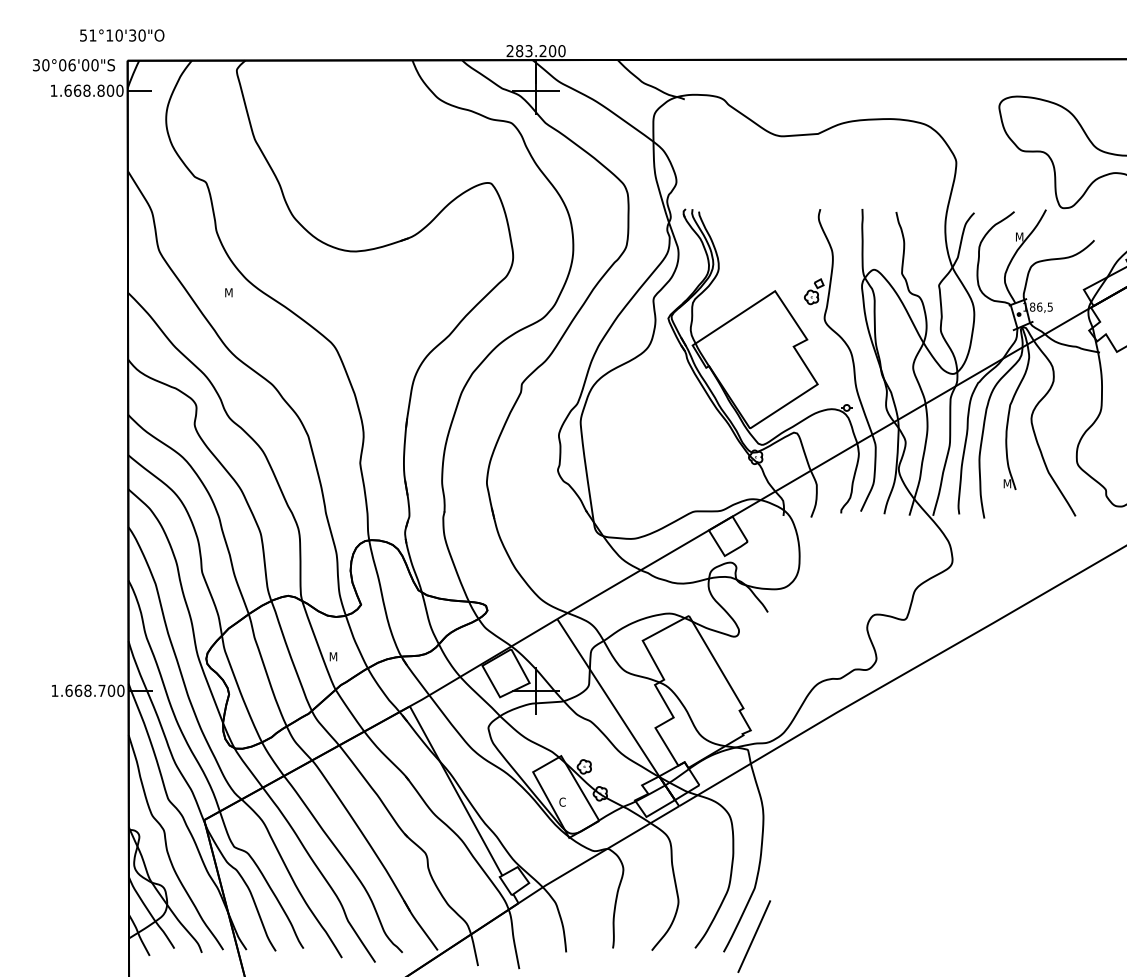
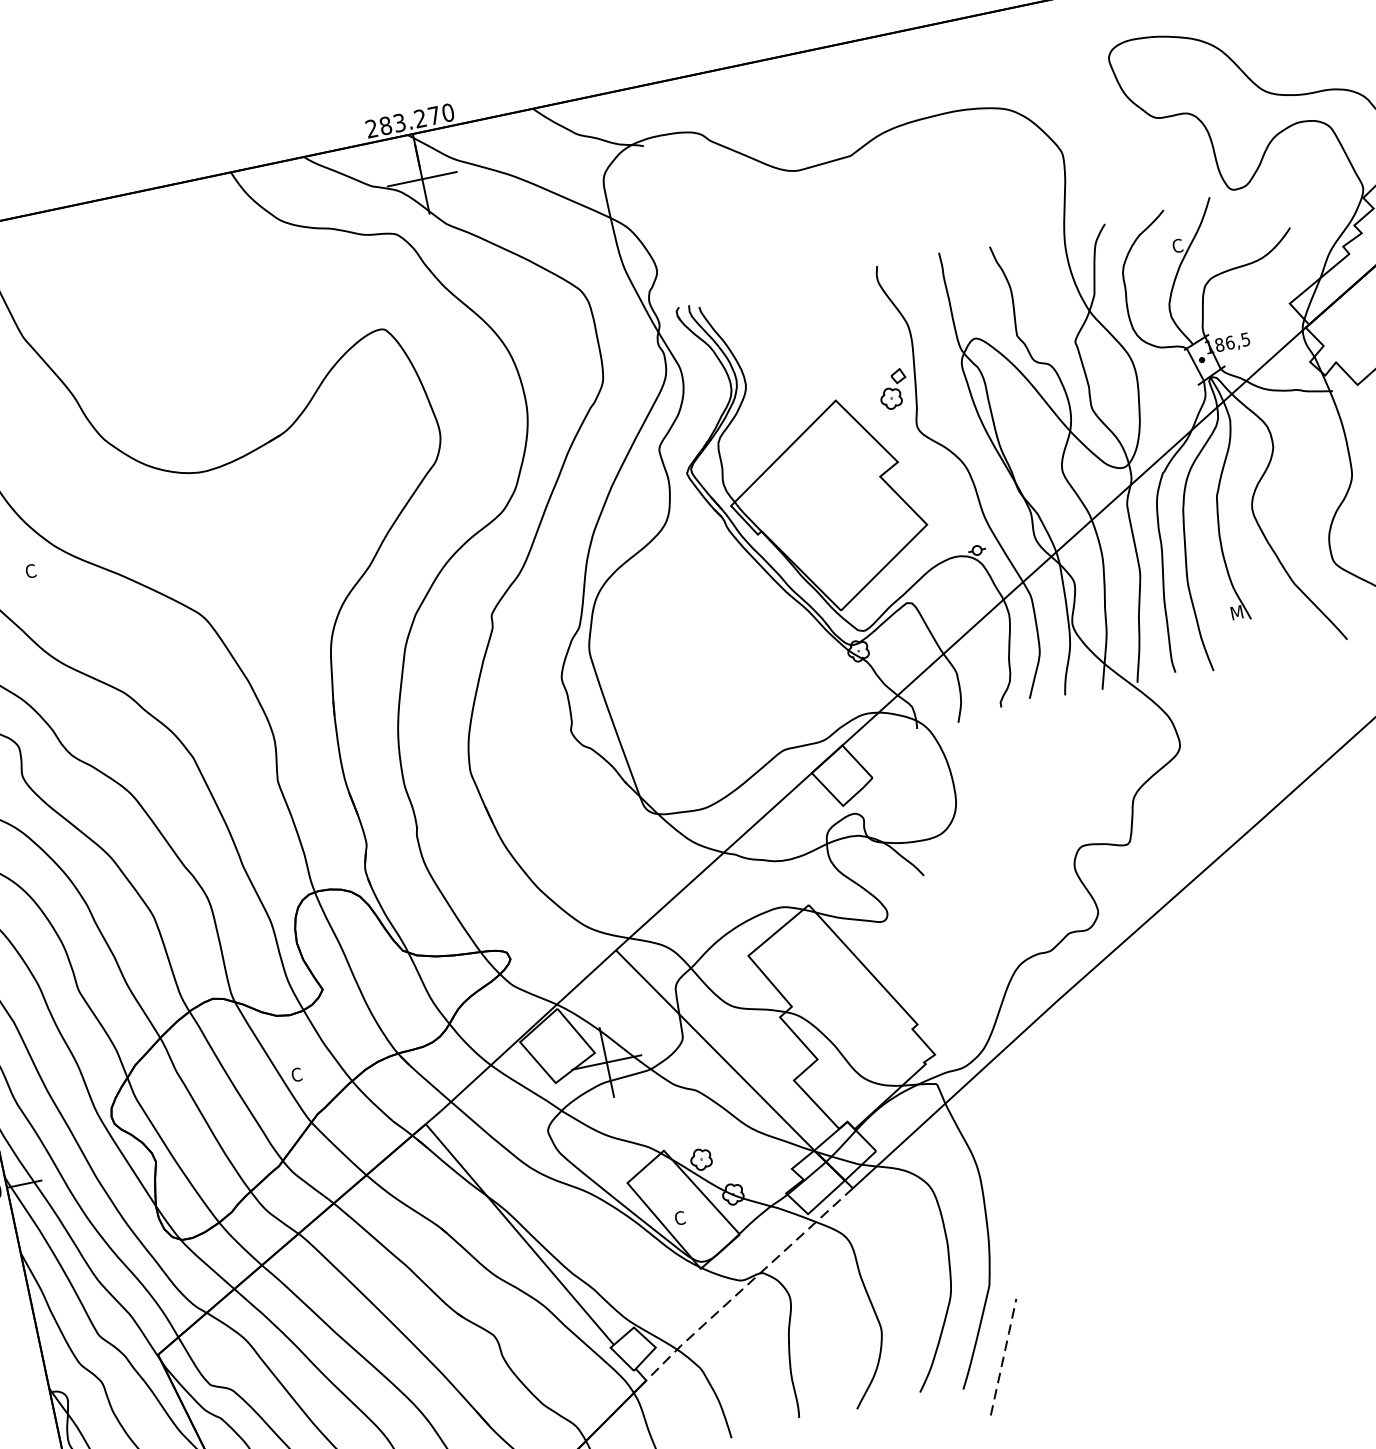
text: (552, 51) -> (434, 116), 283.200 -> 283.270
text: (1019, 236) -> (1178, 245), M -> C
text: (228, 292) -> (31, 570), M -> C
text: (333, 656) -> (298, 1074), M -> C
line: (597, 854) -> (747, 1284), solid -> dashed
line: (754, 935) -> (1003, 1355), solid -> dashed

